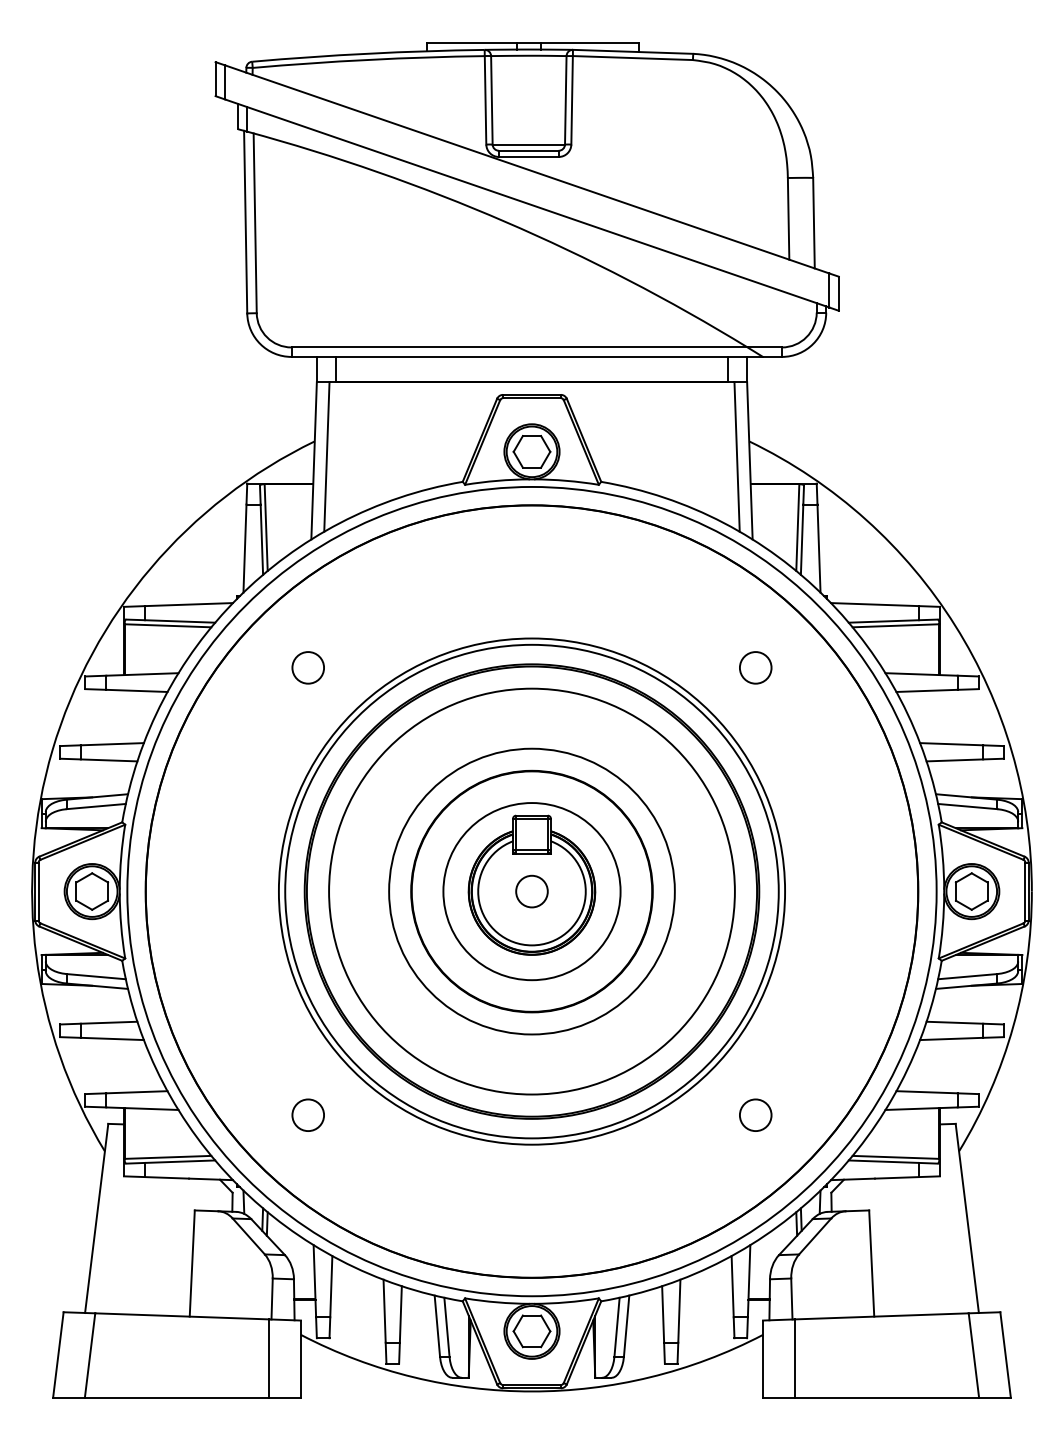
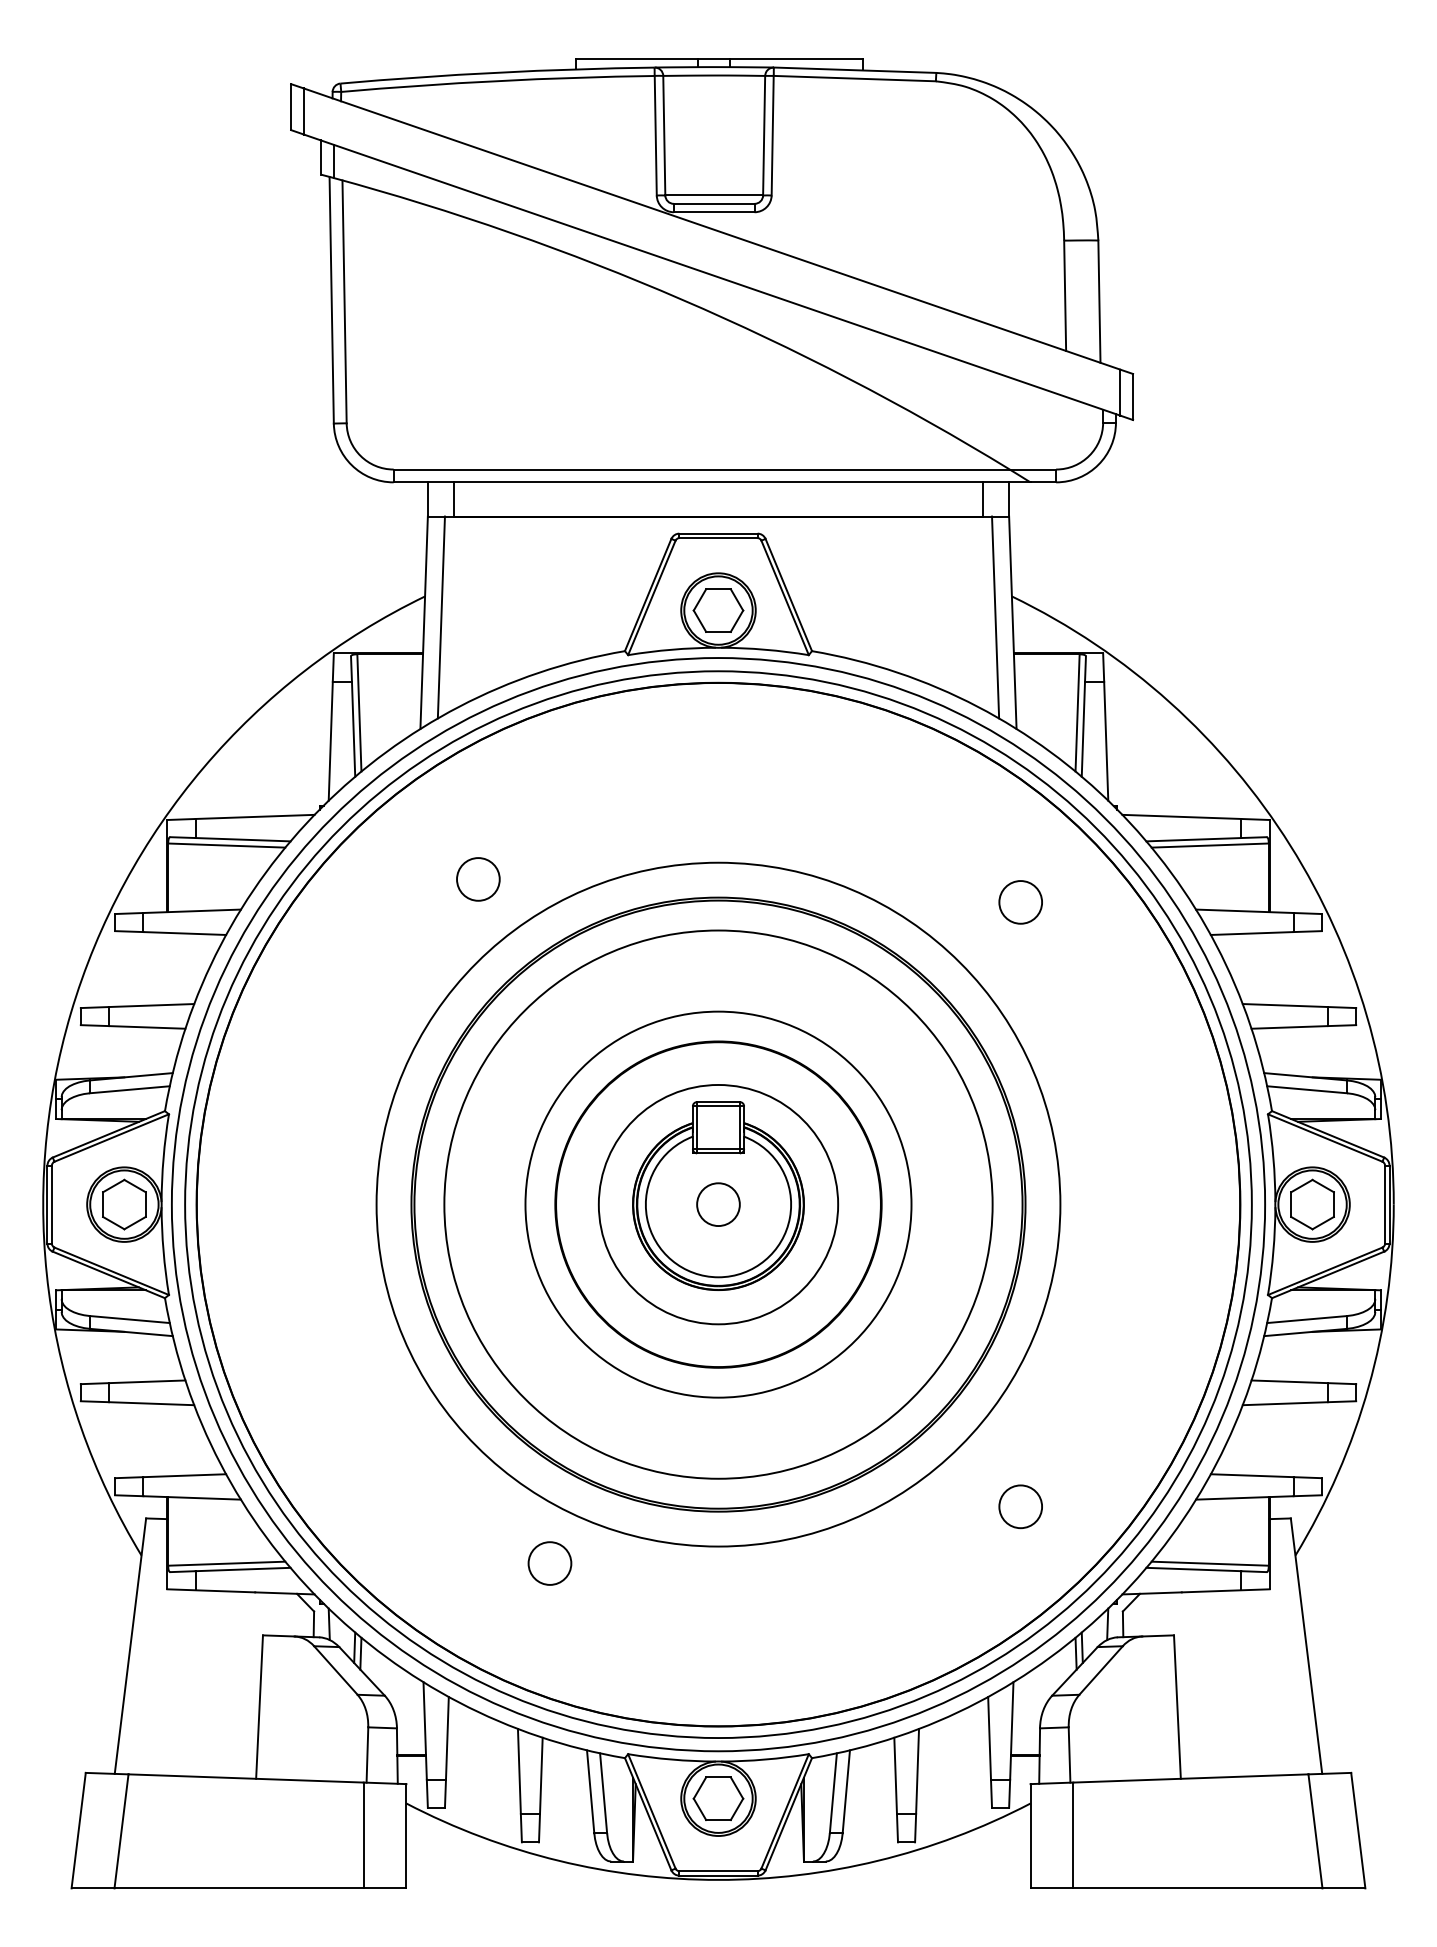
circle: (307, 667) -> (477, 878), moved
circle: (531, 891) -> (717, 1204), size x1.6
circle: (307, 1114) -> (548, 1562), moved

